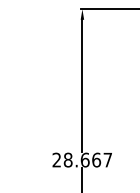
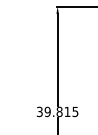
text: (82, 159) -> (57, 111), 28.667 -> 39.815

